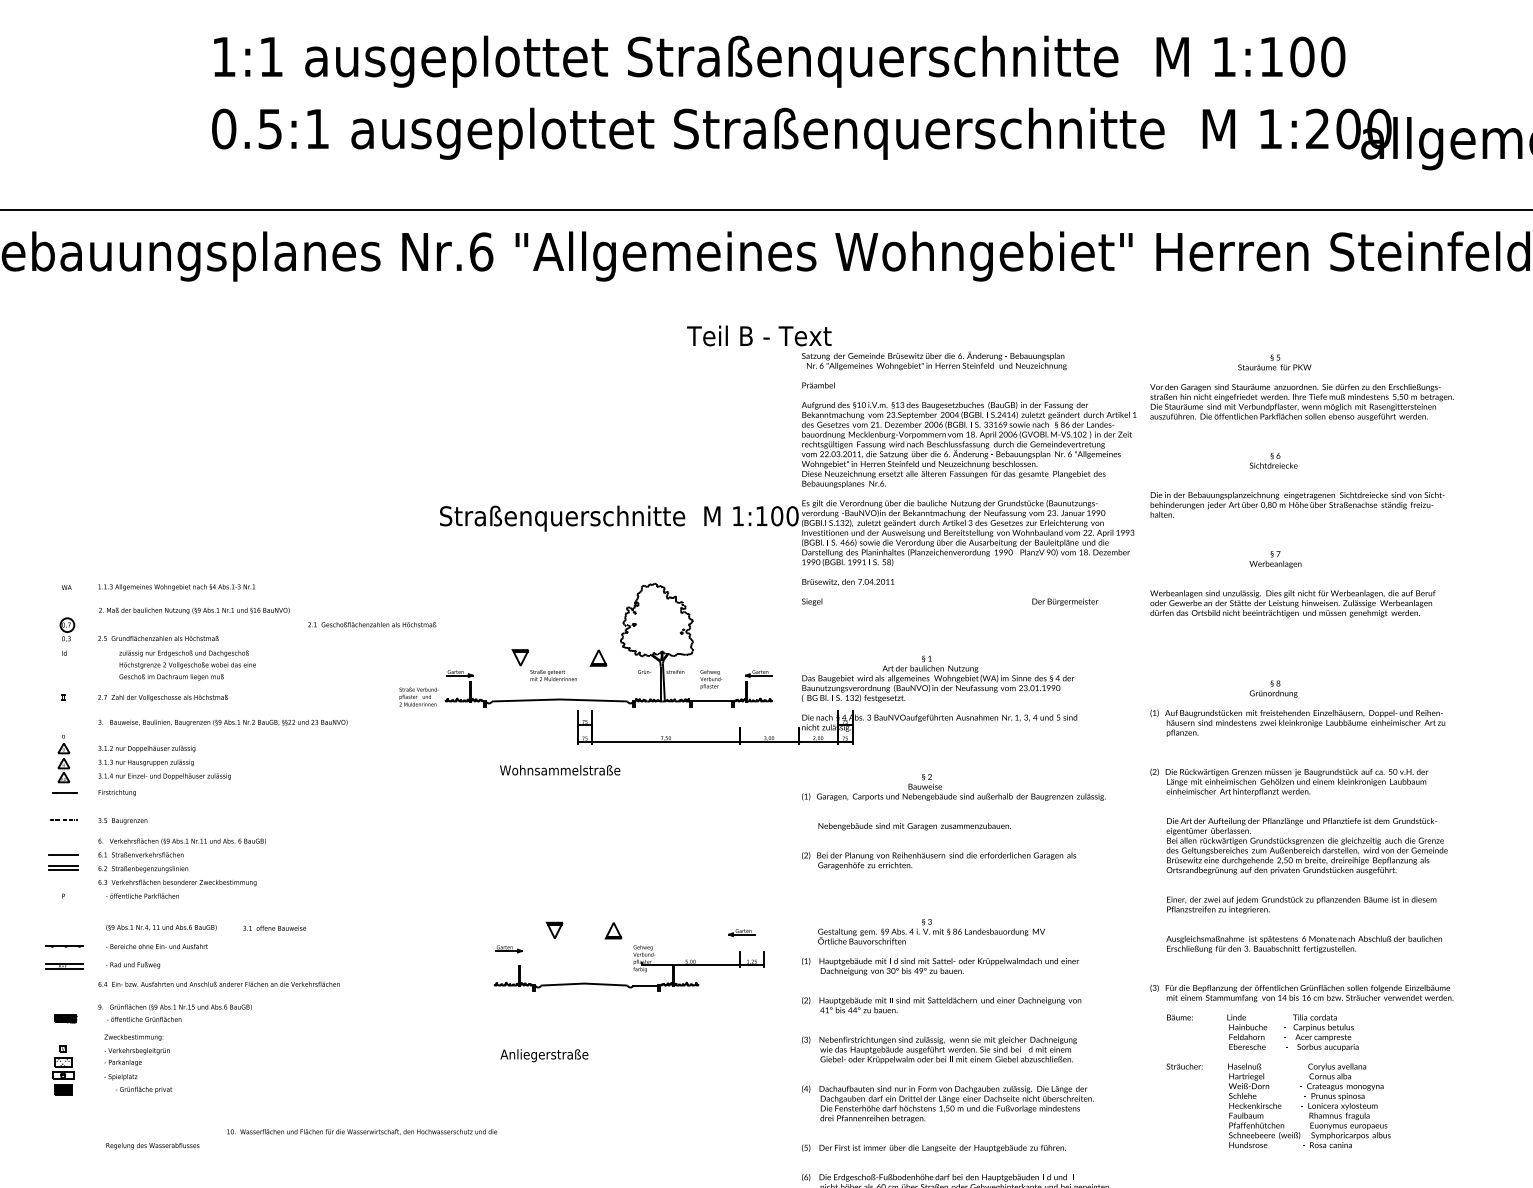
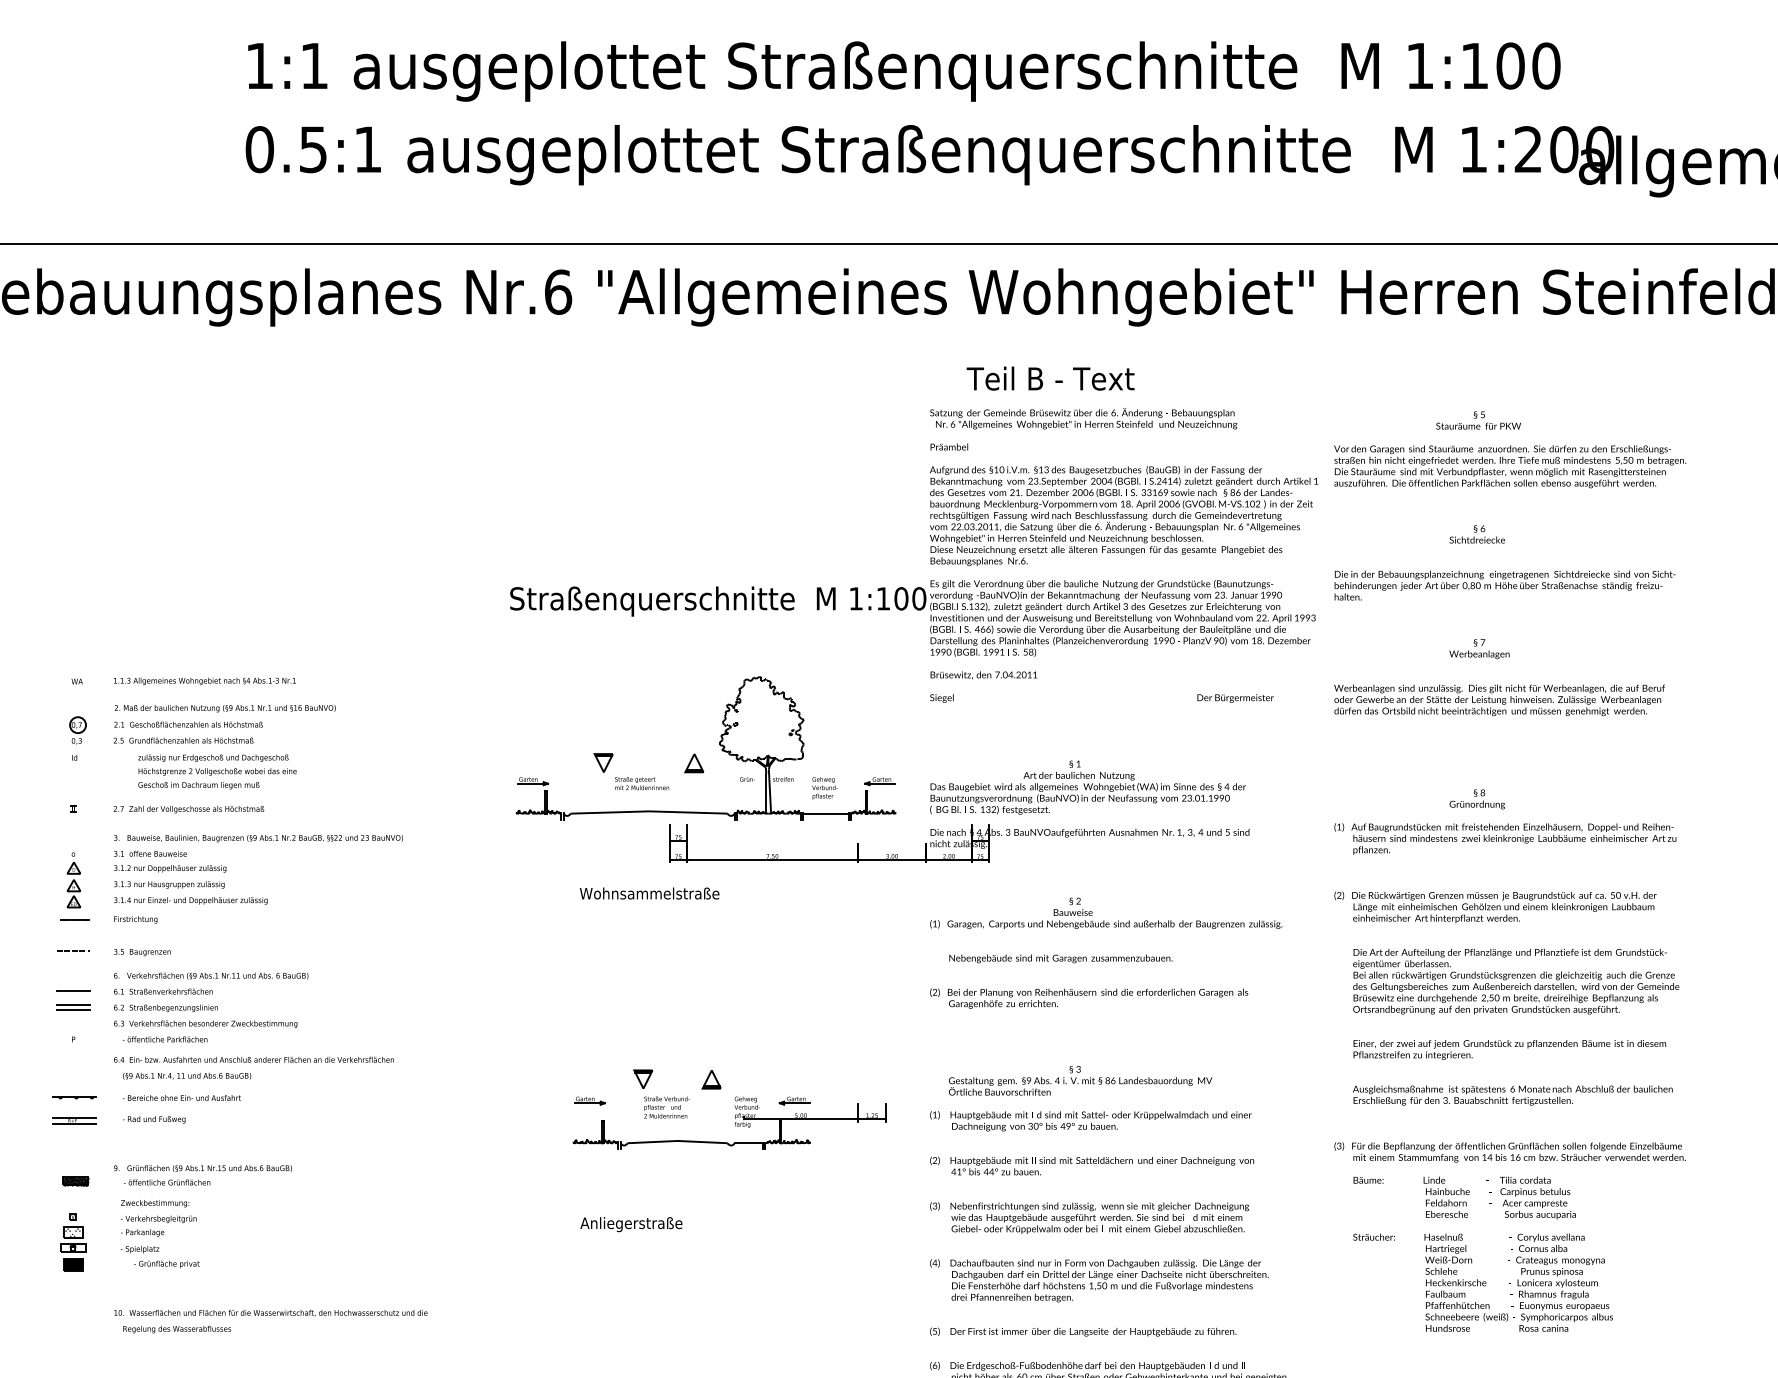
text: (759, 335) -> (1050, 378), moved
text: (372, 624) -> (188, 724), moved
text: (418, 697) -> (666, 1107), moved
text: (274, 928) -> (150, 853), moved
part: (741, 932) -> (794, 1100), moved
text: (218, 984) -> (253, 1059), moved
text: (361, 1131) -> (270, 1312), moved

